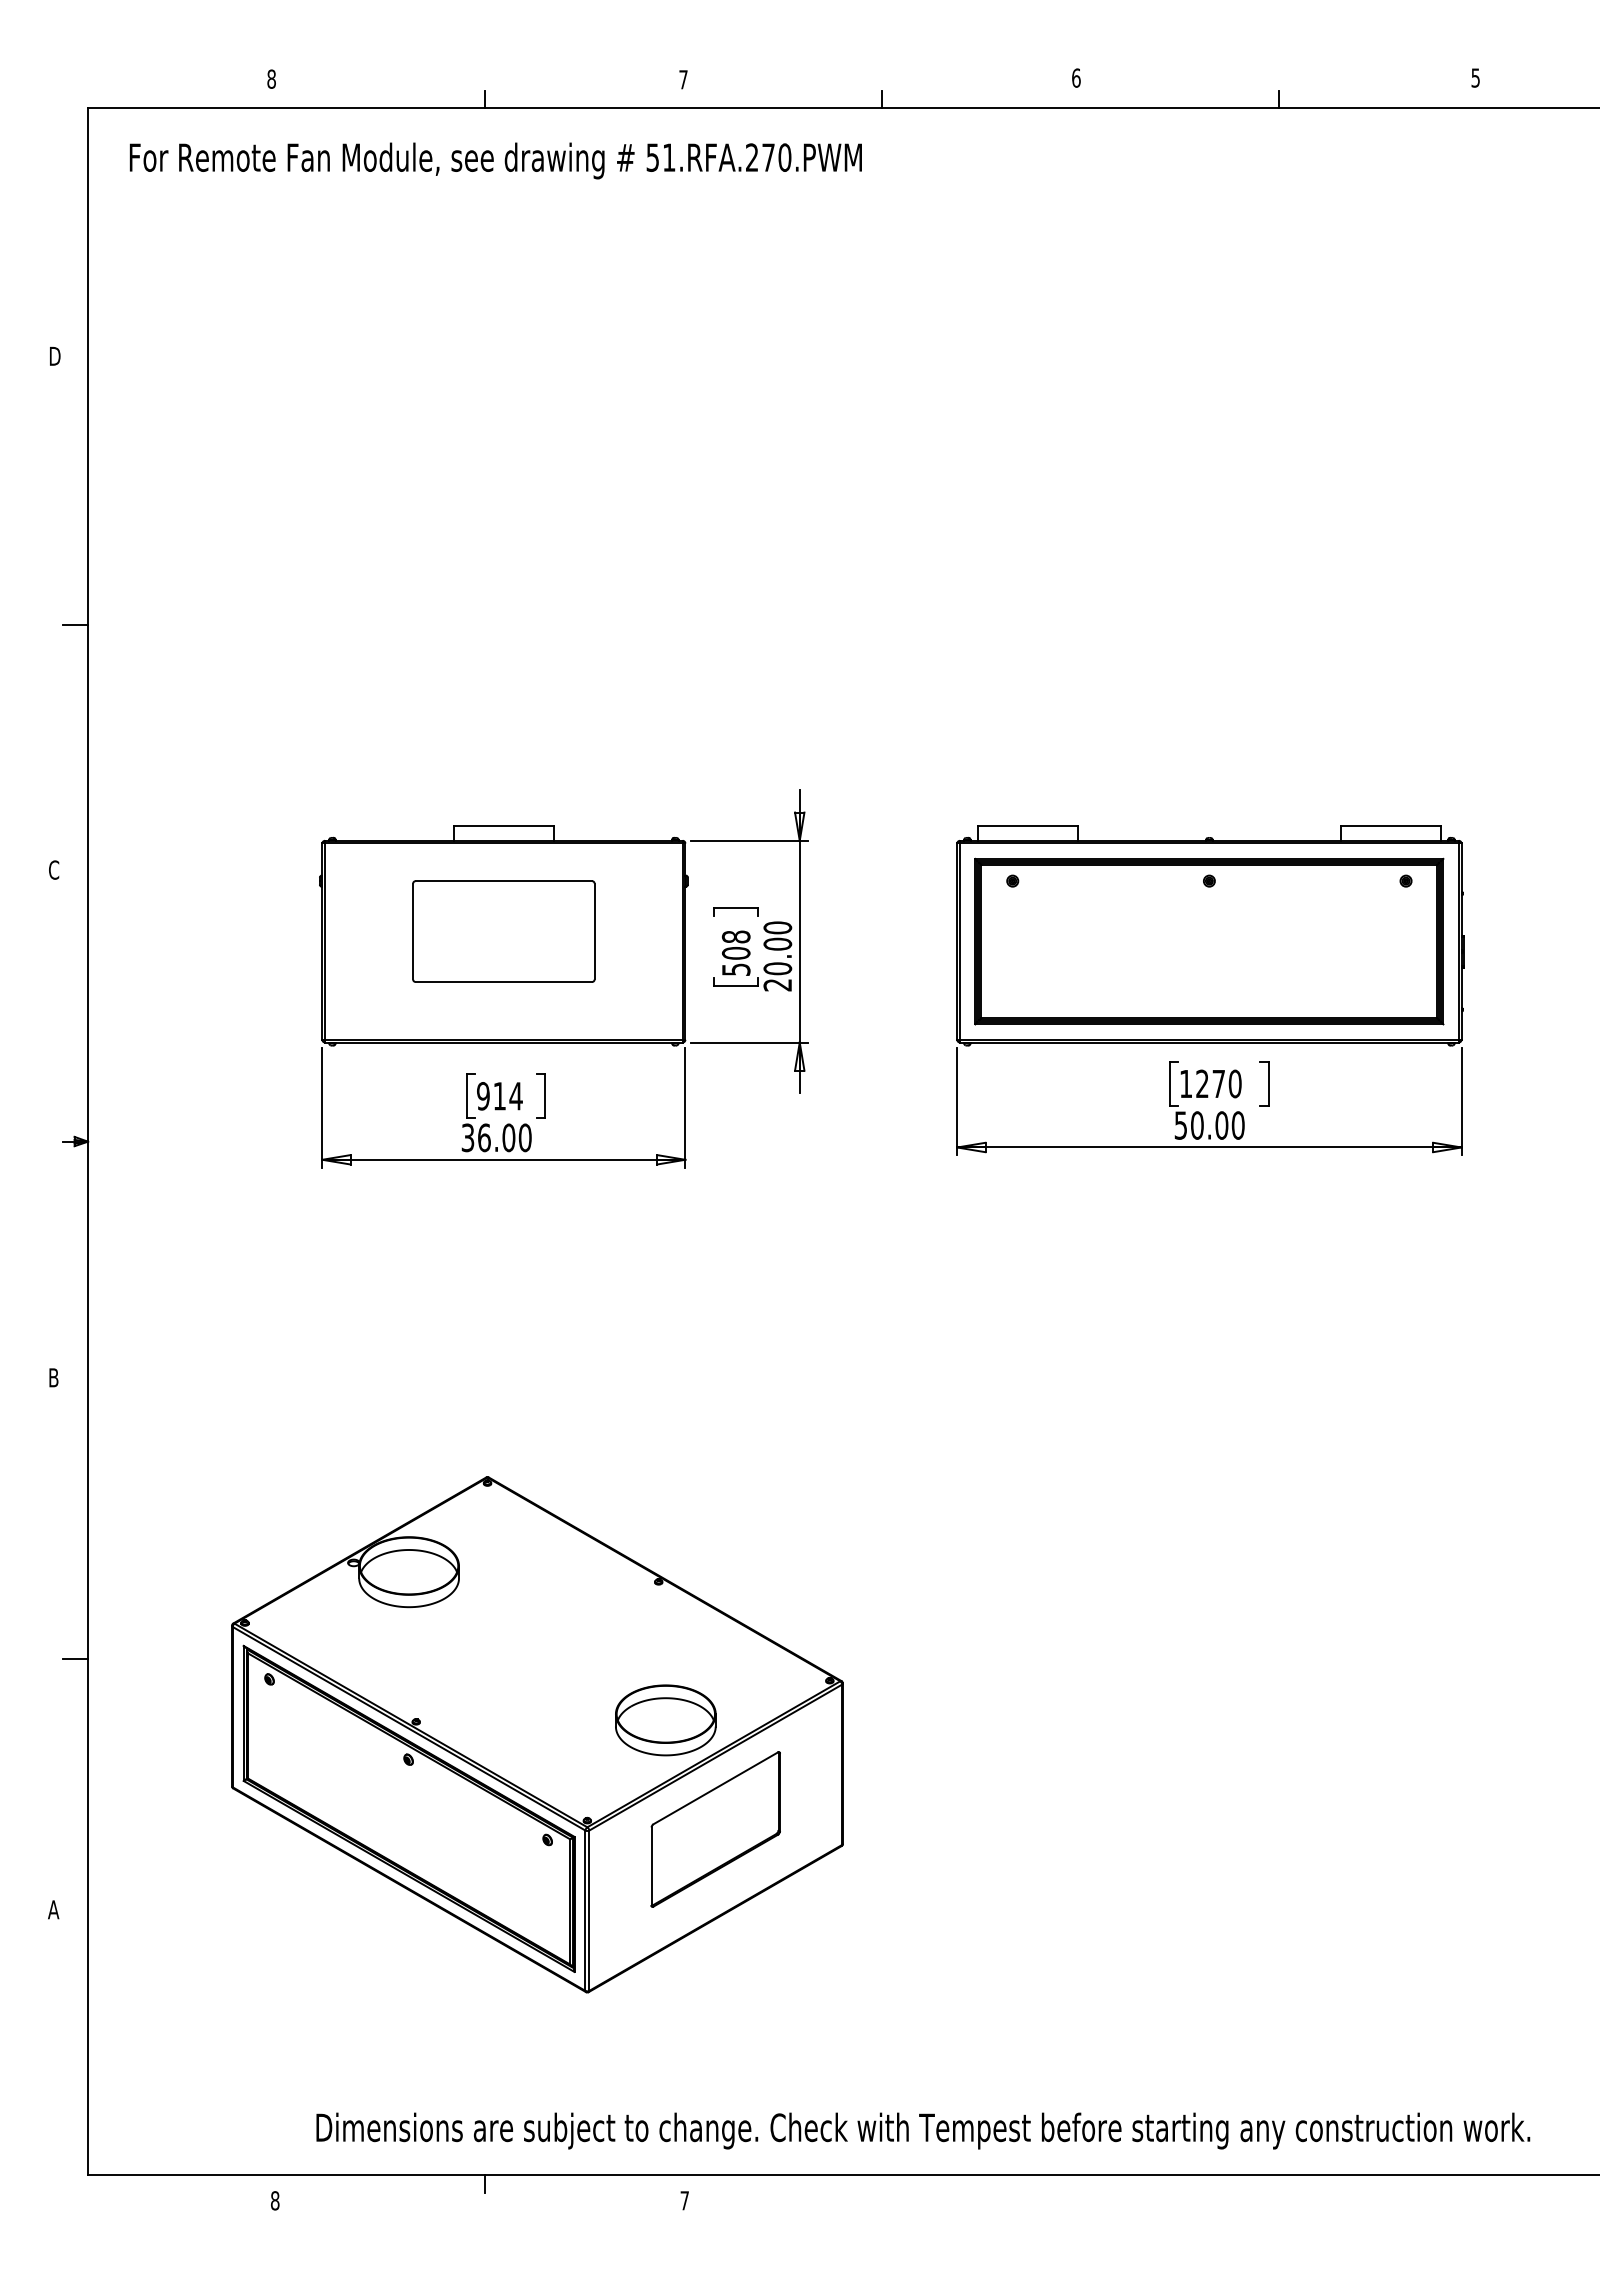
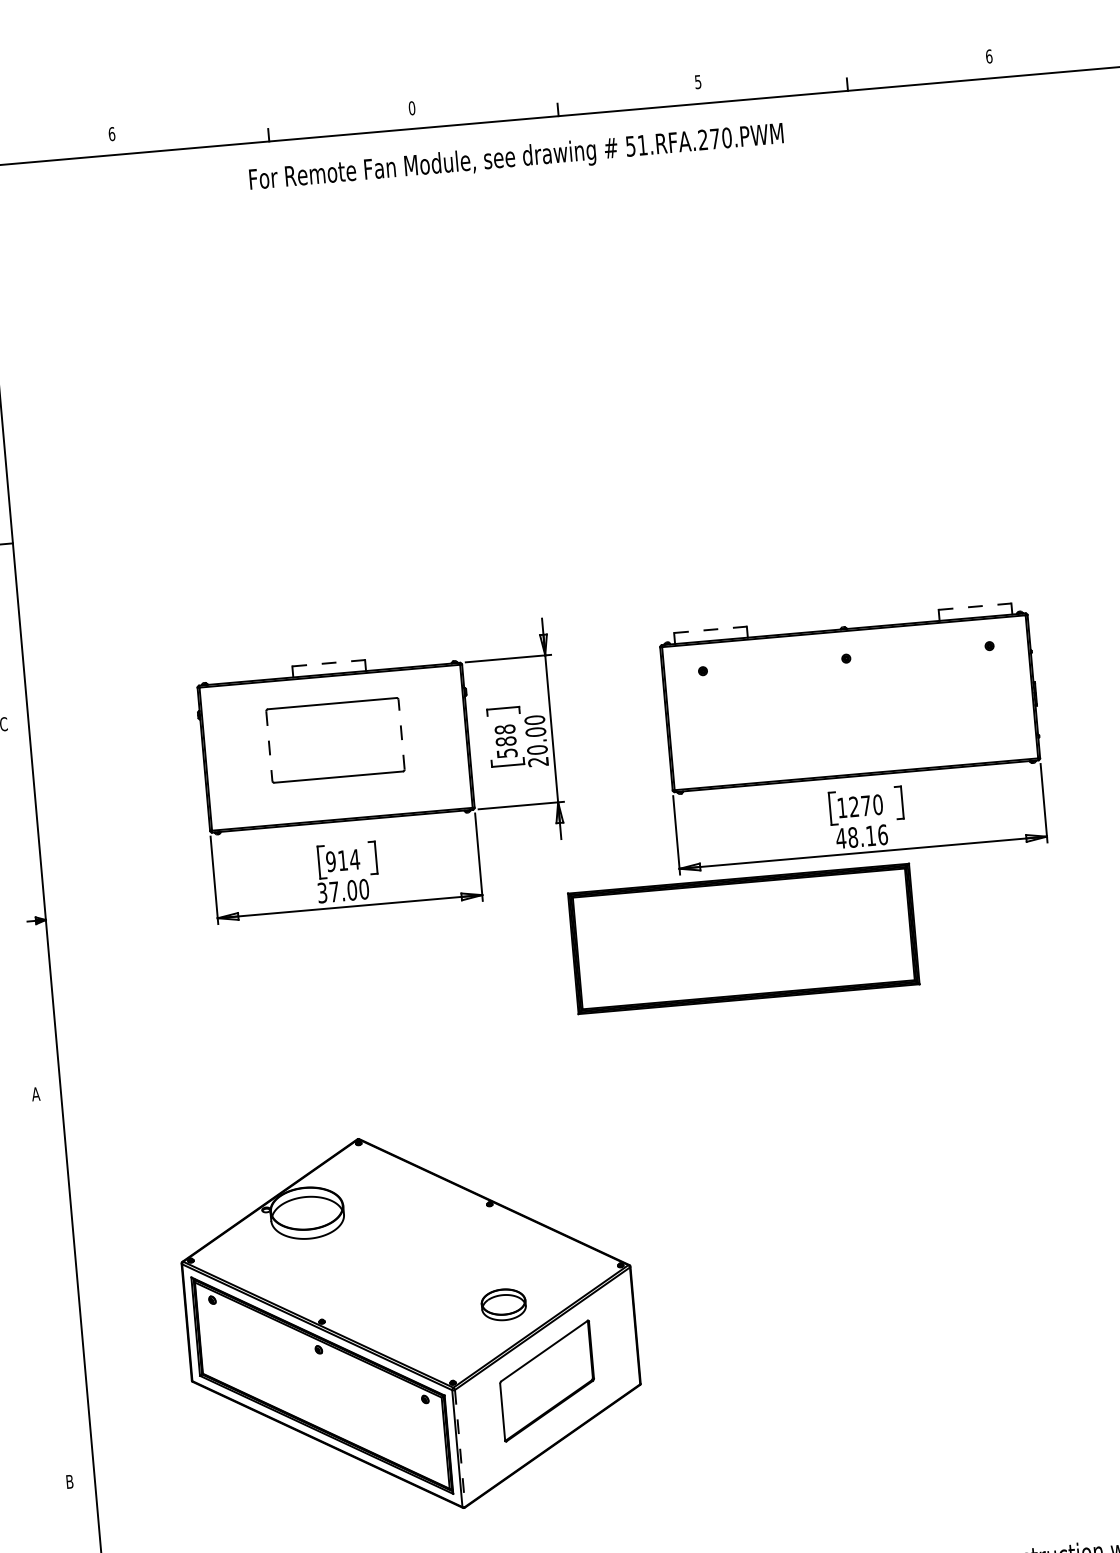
text: (1076, 77) -> (698, 81), 6 -> 5
text: (1475, 77) -> (988, 56), 5 -> 6
text: (271, 78) -> (111, 133), 8 -> 6
text: (683, 79) -> (412, 108), 7 -> 0
text: (495, 160) -> (516, 158), moved
line: (503, 825) -> (328, 663), solid -> dashed
line: (1027, 825) -> (710, 629), solid -> dashed
line: (1390, 825) -> (974, 606), solid -> dashed
line: (413, 931) -> (269, 746), solid -> dashed
line: (594, 931) -> (401, 734), solid -> dashed
part: (1209, 941) -> (743, 938), moved
text: (736, 953) -> (506, 741), 508 -> 588
text: (1209, 1125) -> (861, 836), 50.00 -> 48.16
text: (484, 1137) -> (334, 891), 36.00 -> 37.00
text: (53, 1377) -> (35, 1094), B -> A
line: (75, 1658) -> (69, 1297), removed
part: (665, 1720) -> (503, 1304), size x0.6
text: (53, 1909) -> (69, 1481), A -> B
line: (589, 1911) -> (460, 1448), solid -> dashed

